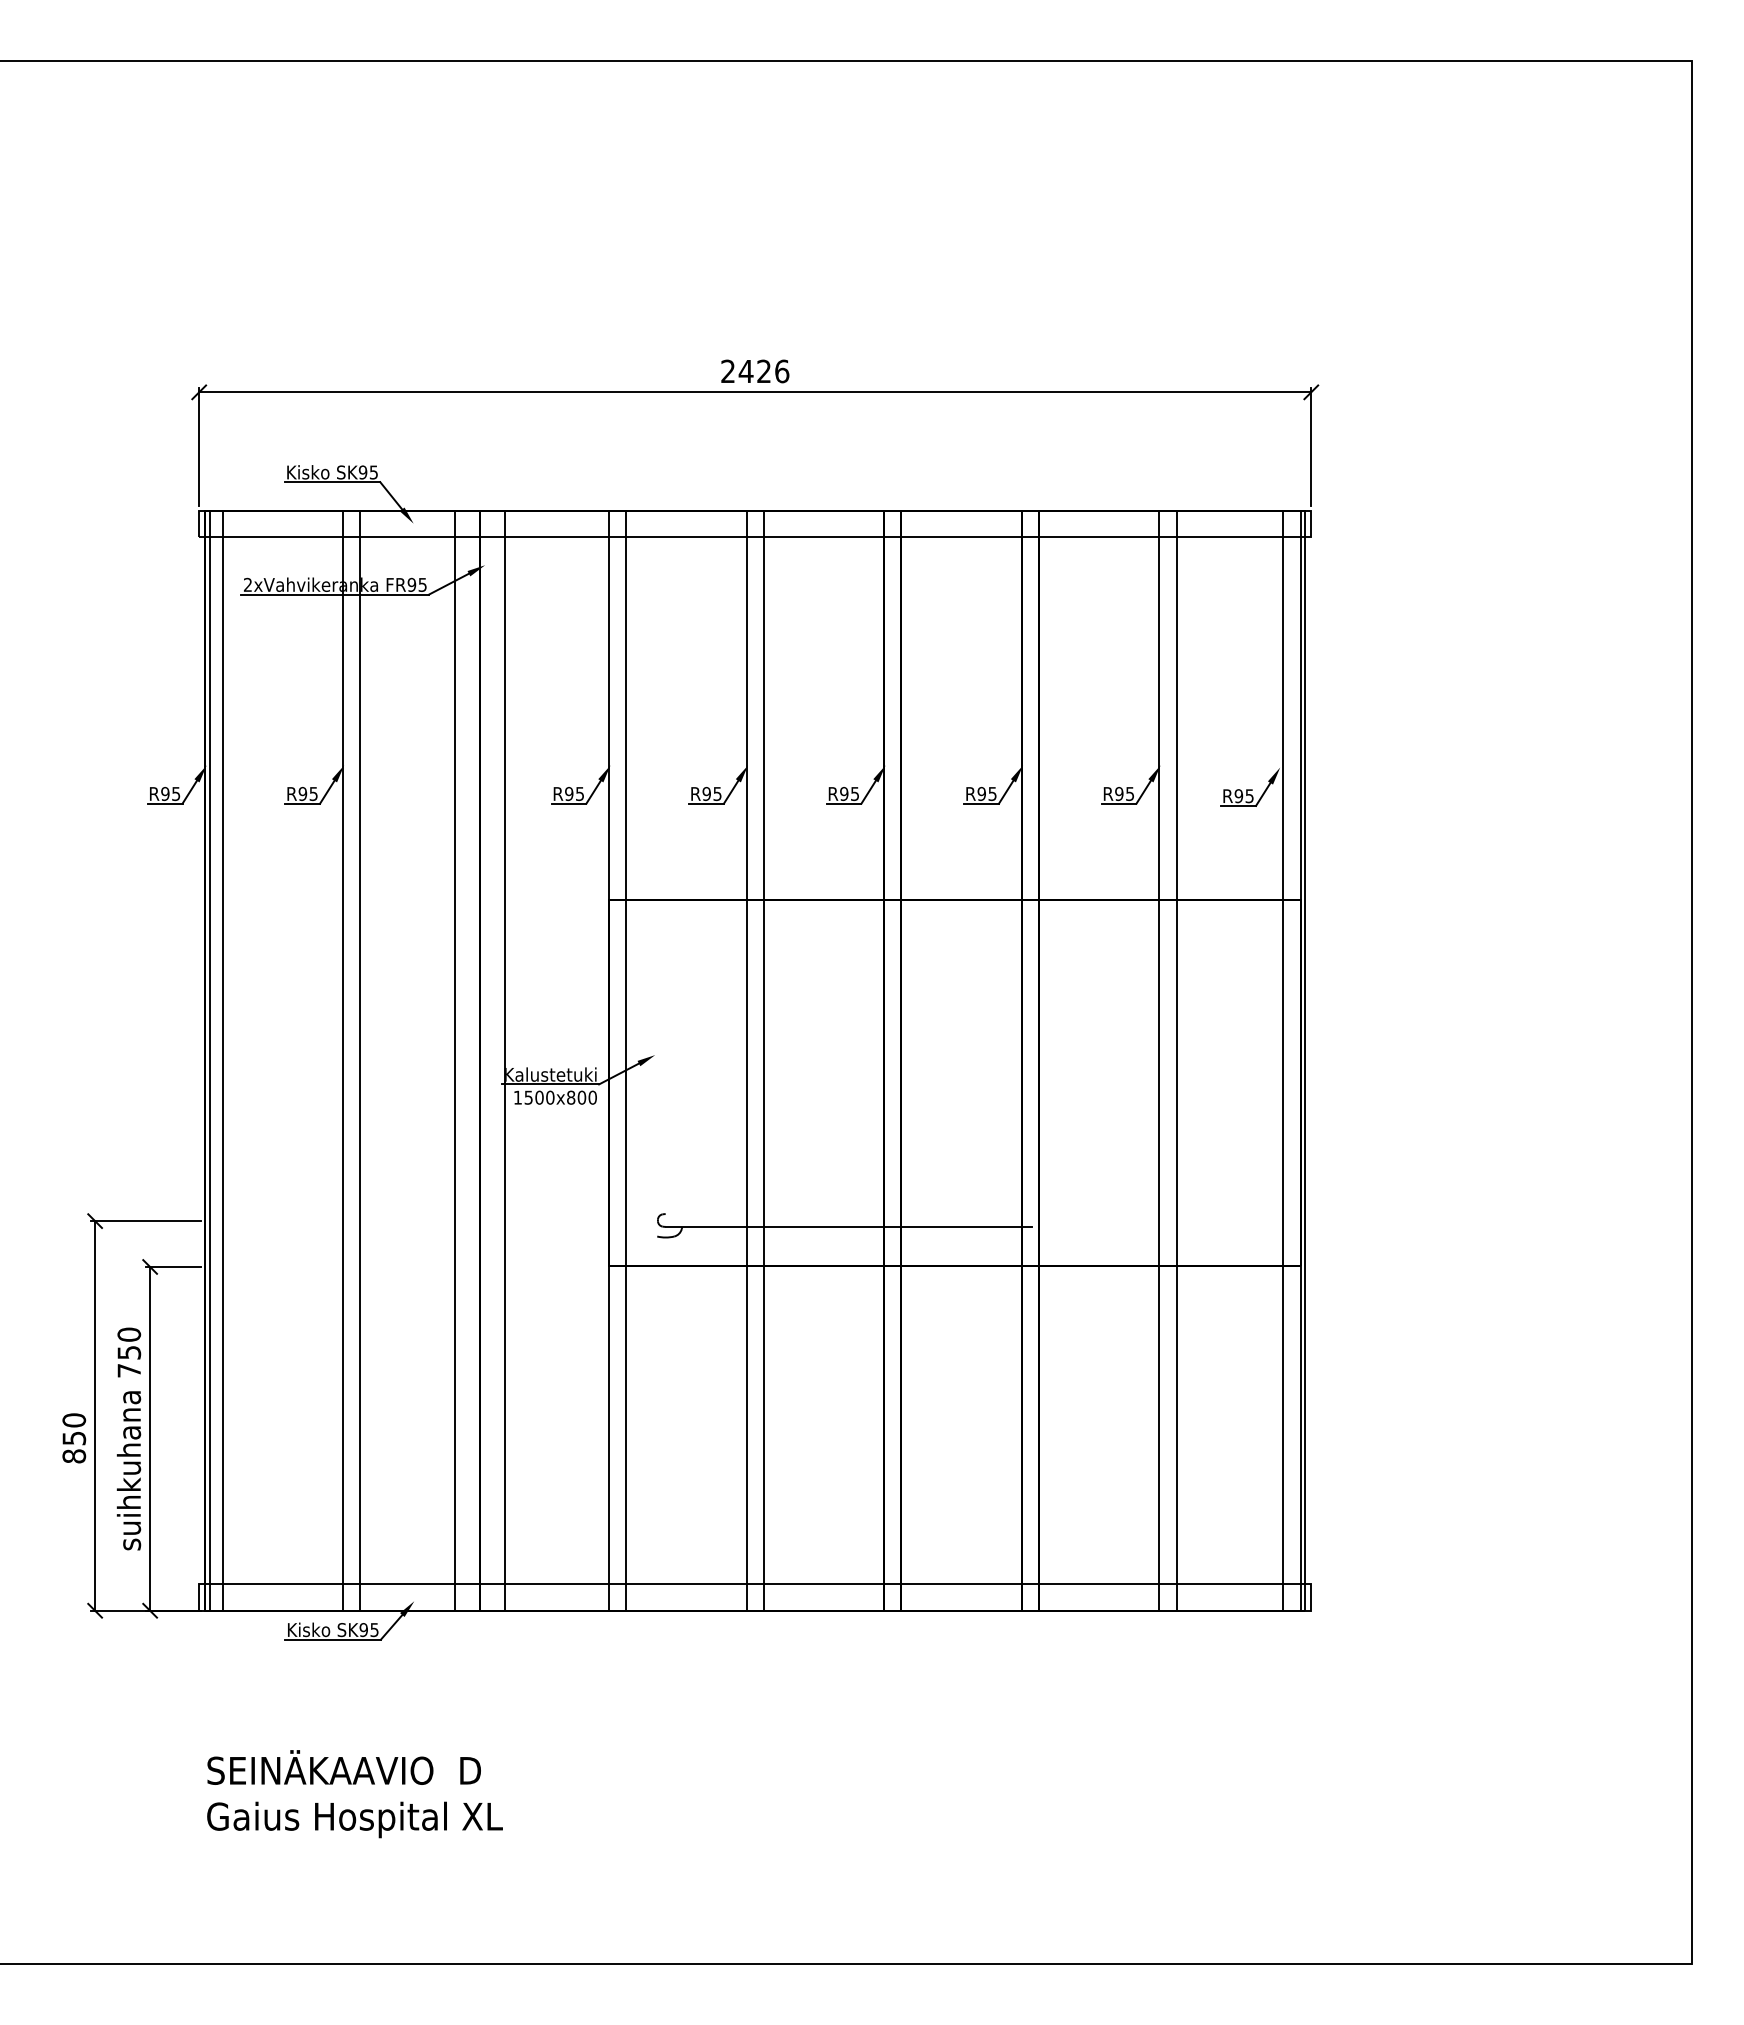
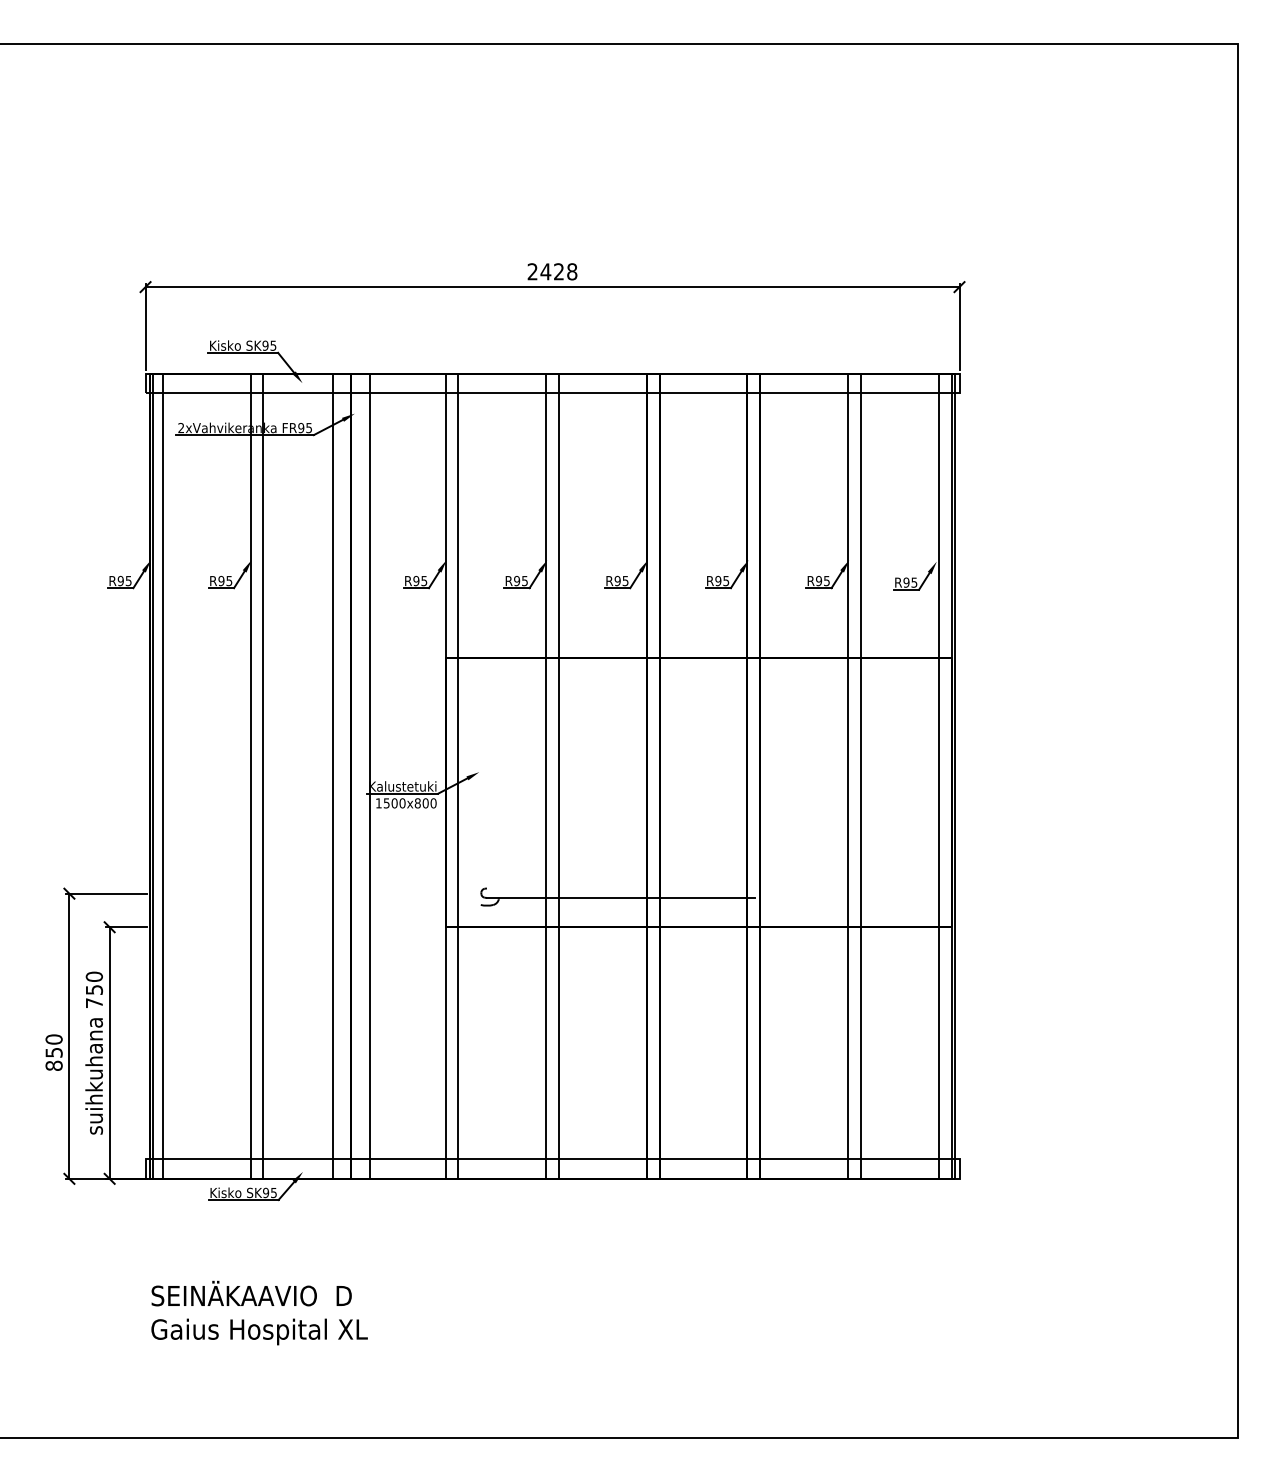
text: (782, 371) -> (572, 271), 2426 -> 2428

